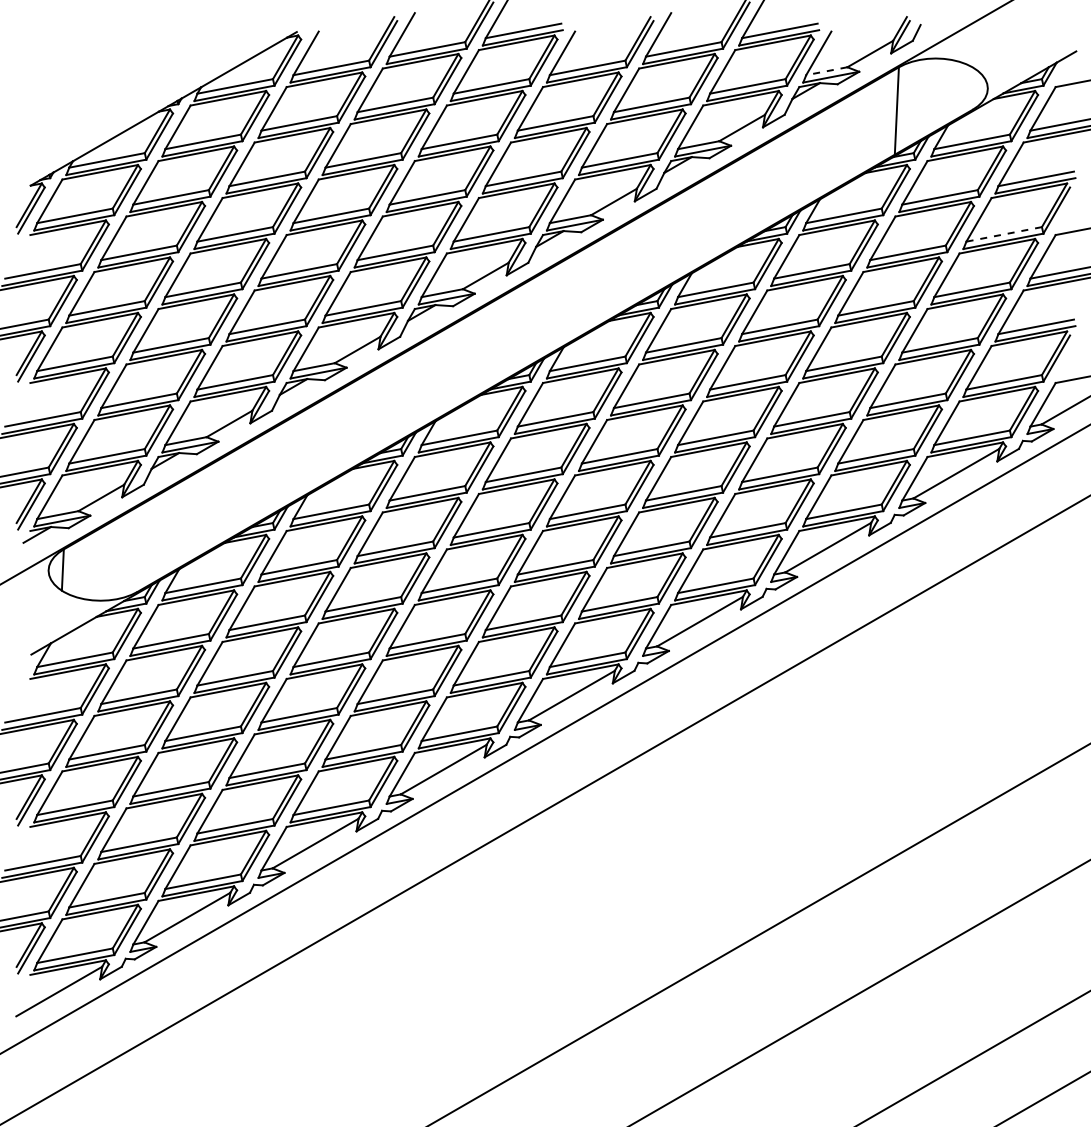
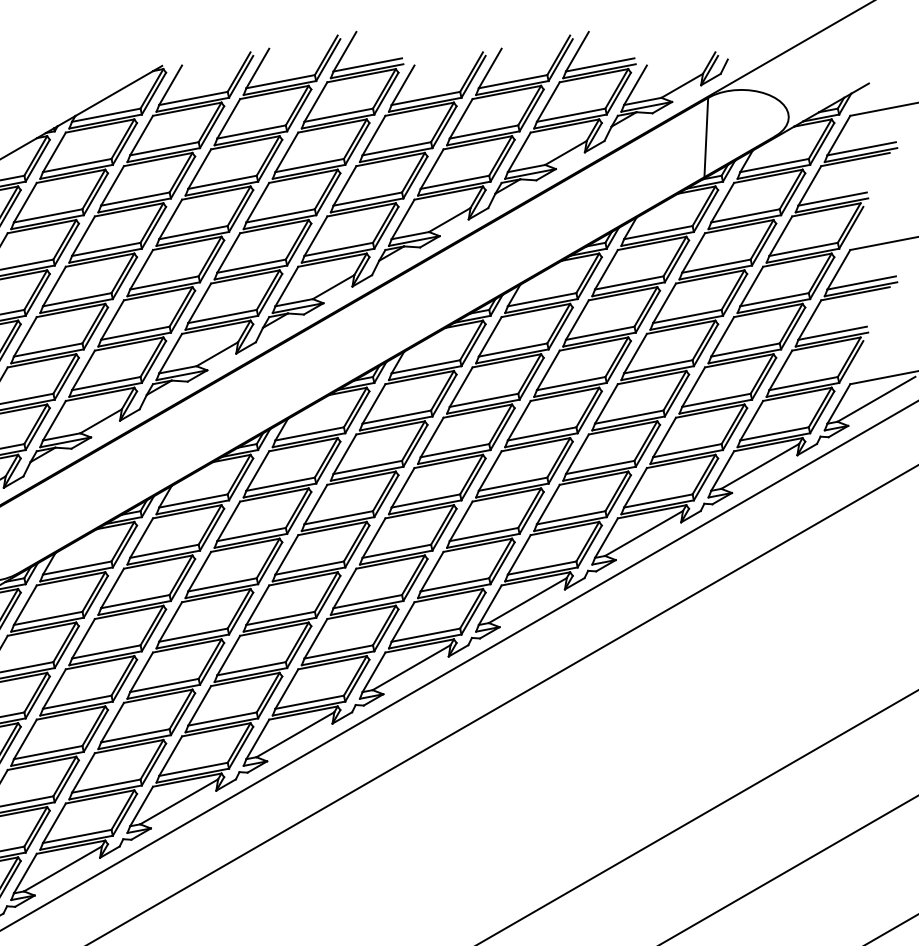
line: (826, 71) -> (642, 101), dashed -> solid
line: (1003, 234) -> (802, 249), dashed -> solid

